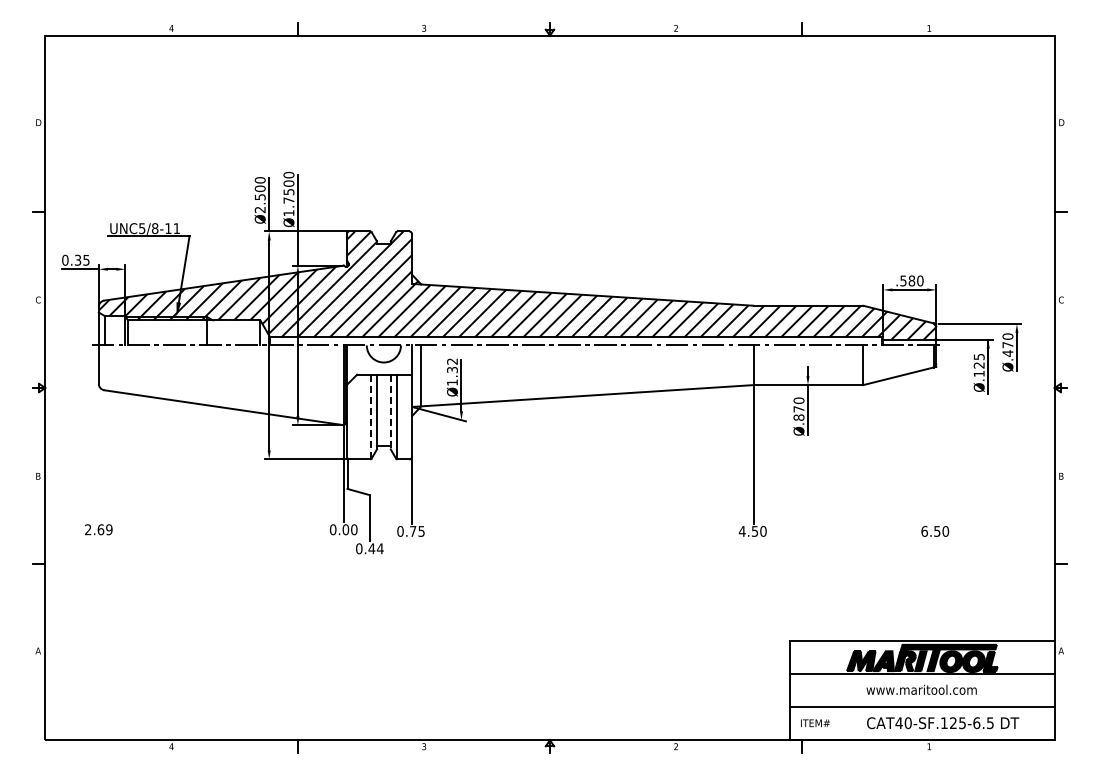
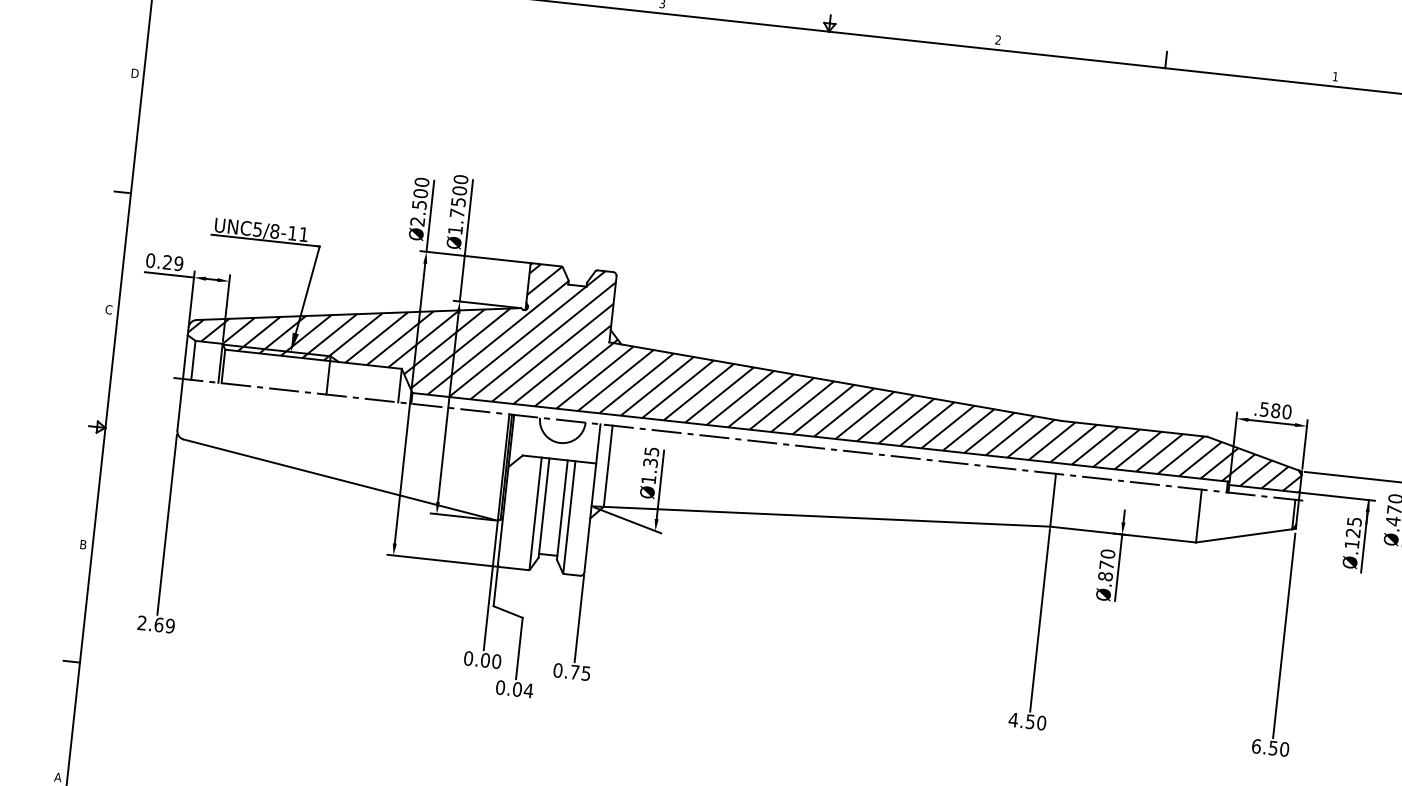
text: (81, 259) -> (172, 261), 0.35 -> 0.29
text: (452, 361) -> (651, 451), Ø1.32 -> Ø1.35
line: (390, 412) -> (561, 510), dashed -> solid
line: (371, 416) -> (536, 513), dashed -> solid
line: (936, 446) -> (1284, 634), added
line: (98, 454) -> (166, 524), added
text: (371, 548) -> (516, 689), 0.44 -> 0.04

